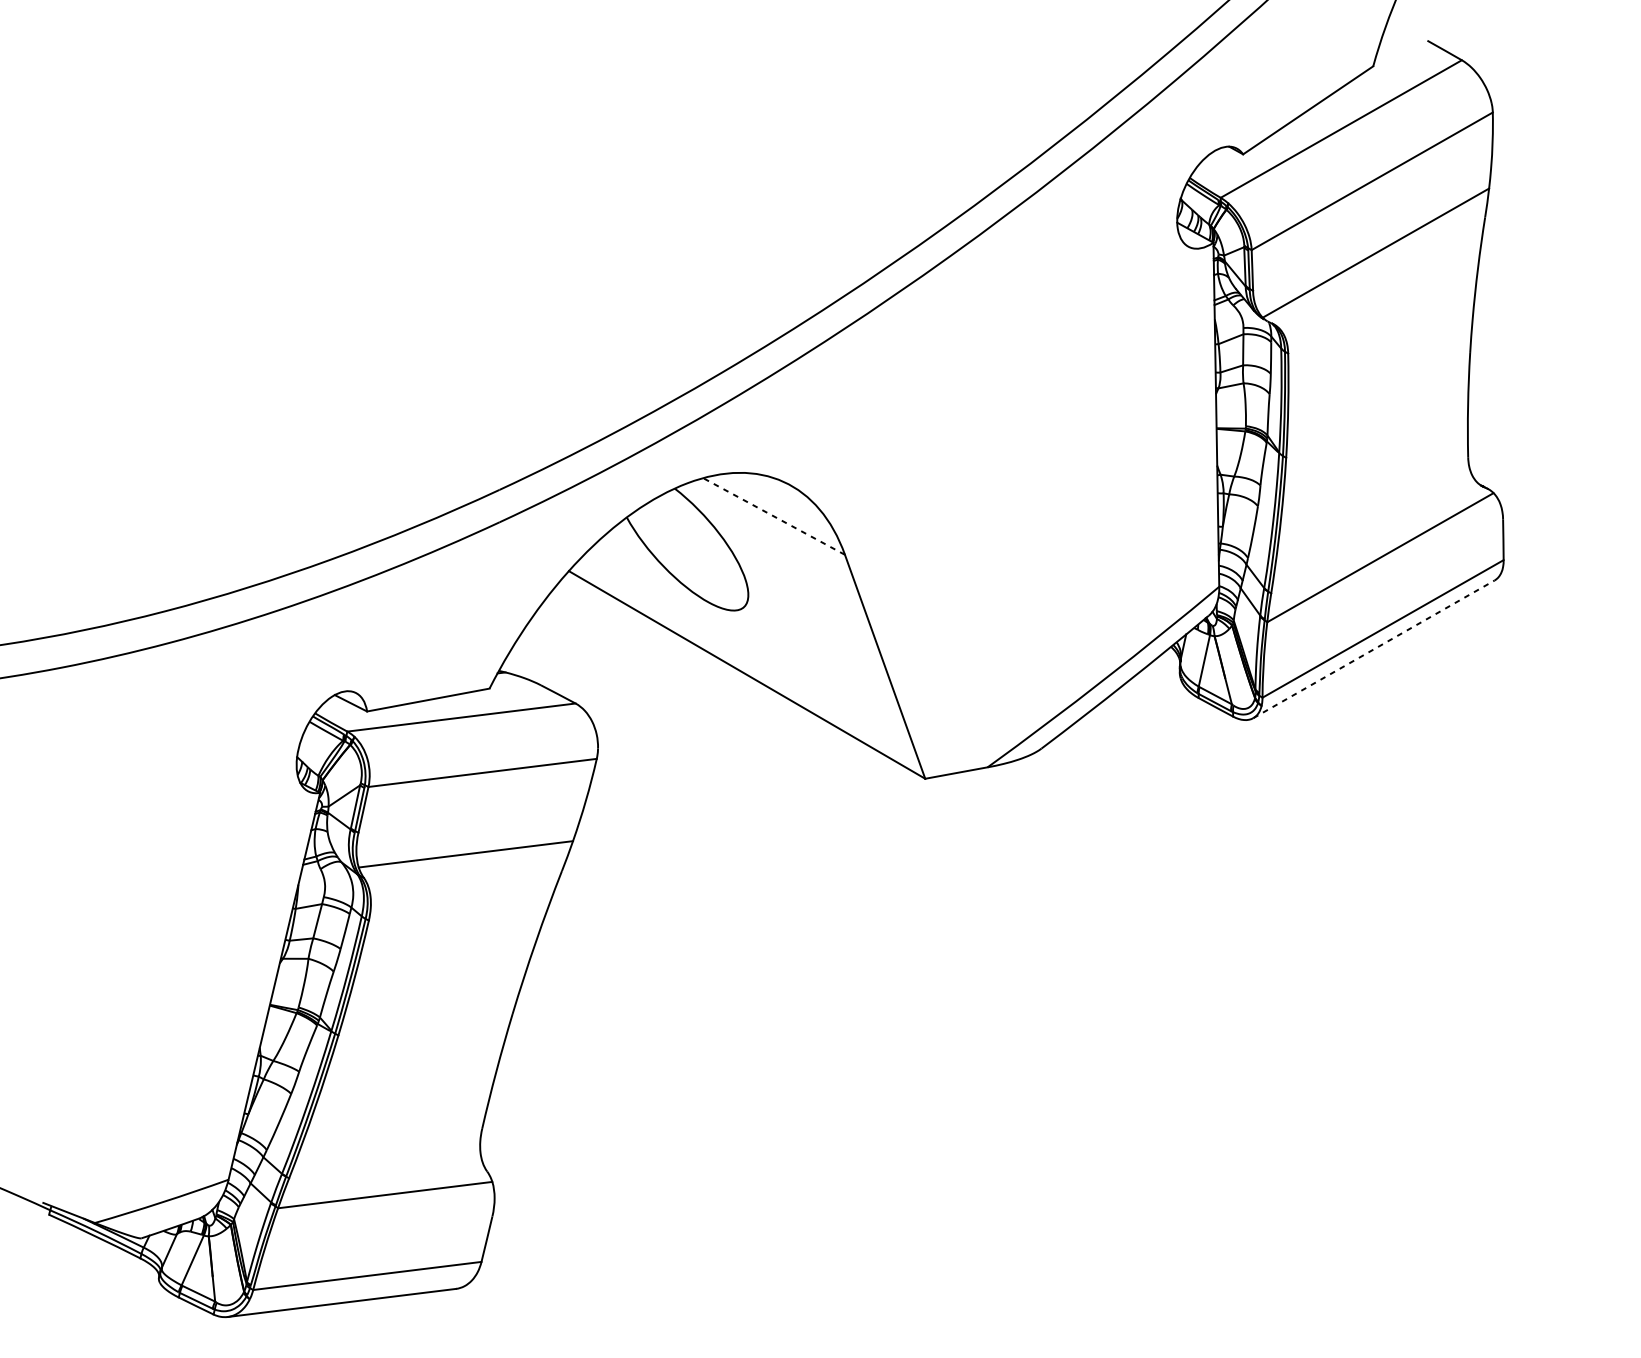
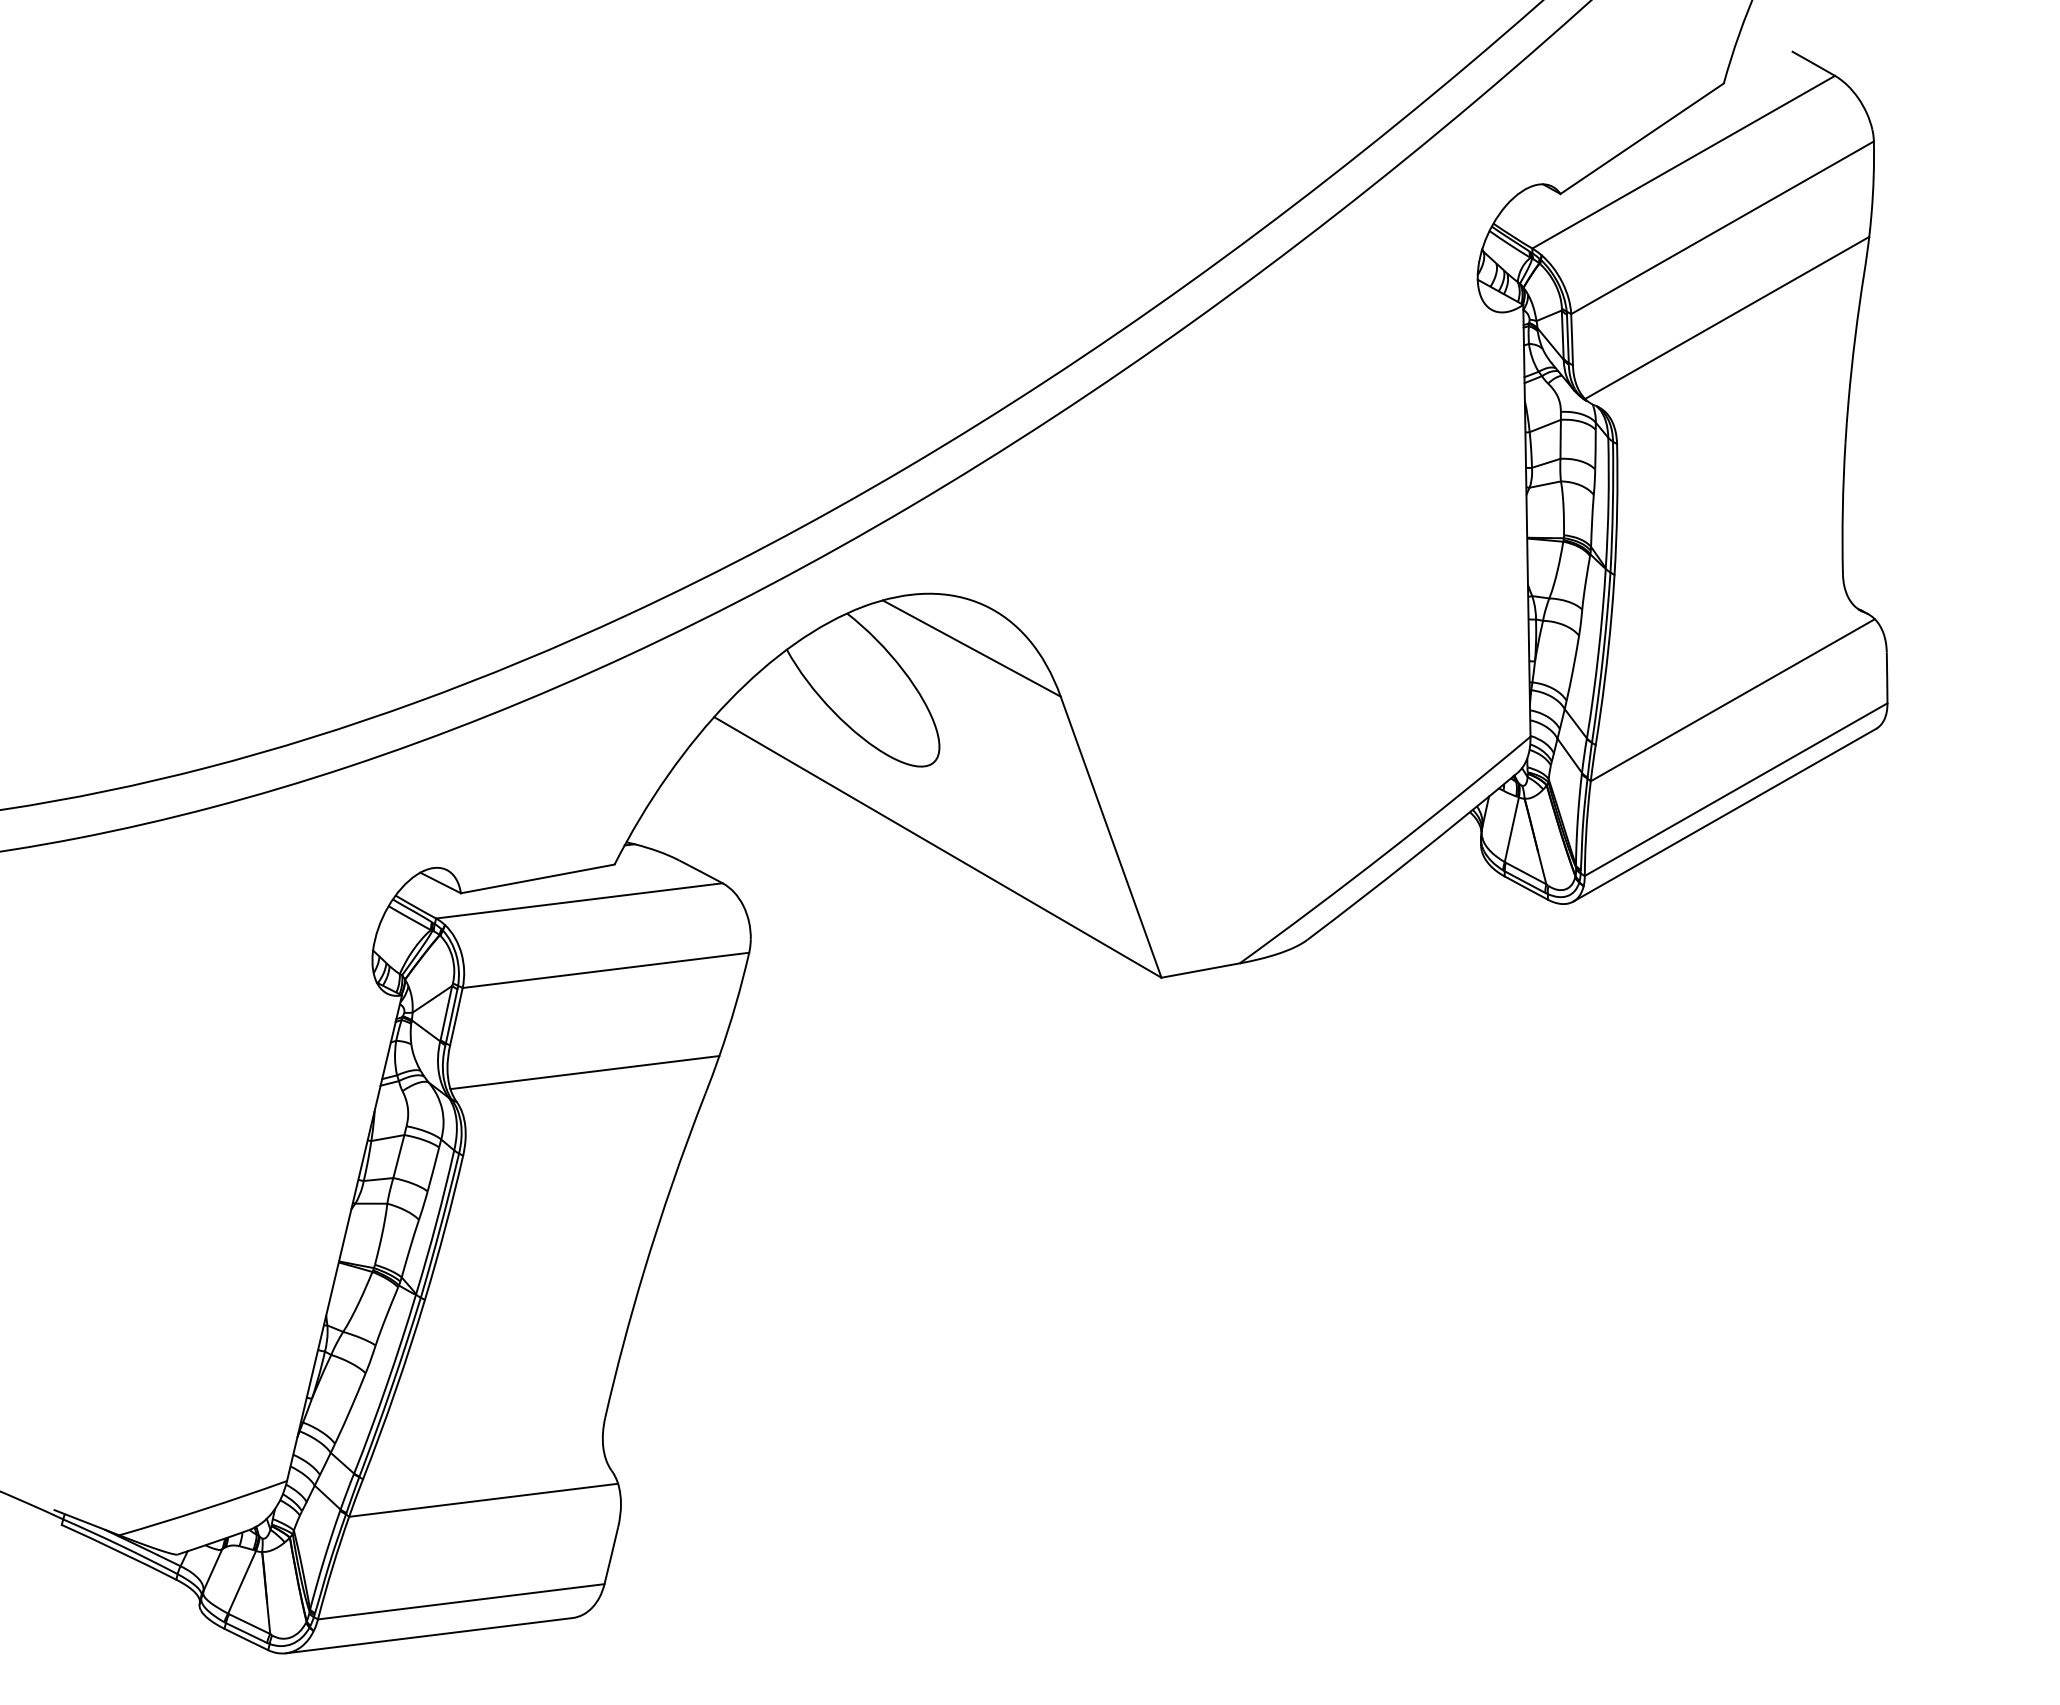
line: (773, 516) -> (971, 648), dashed -> solid
line: (1374, 649) -> (1725, 815), dashed -> solid

